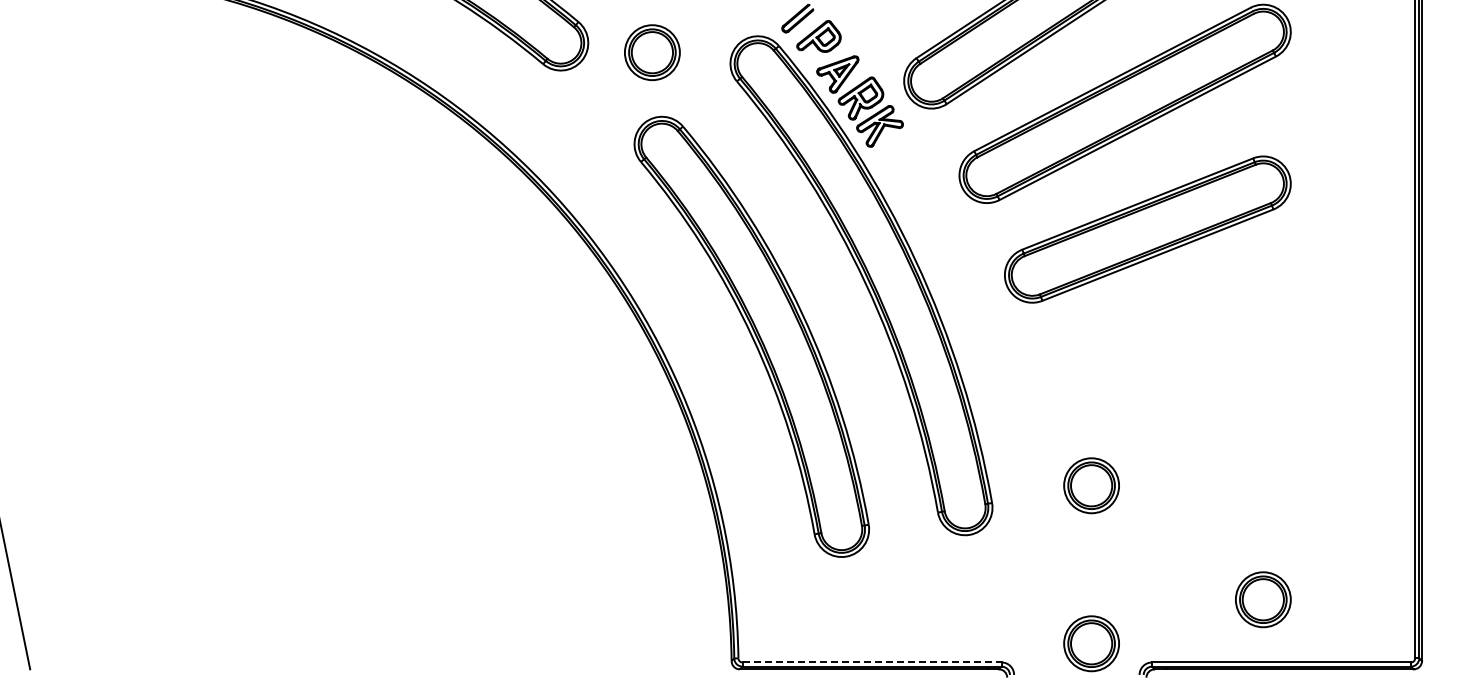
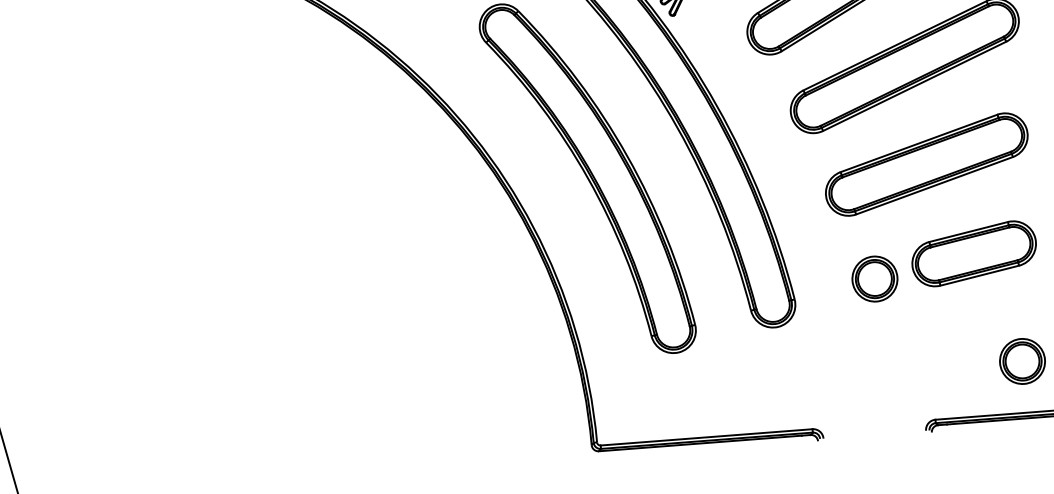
part: (1165, 351) -> (926, 164), added
part: (1214, 464) -> (974, 253), added
part: (1091, 643) -> (884, 408), removed
line: (872, 662) -> (706, 437), dashed -> solid

